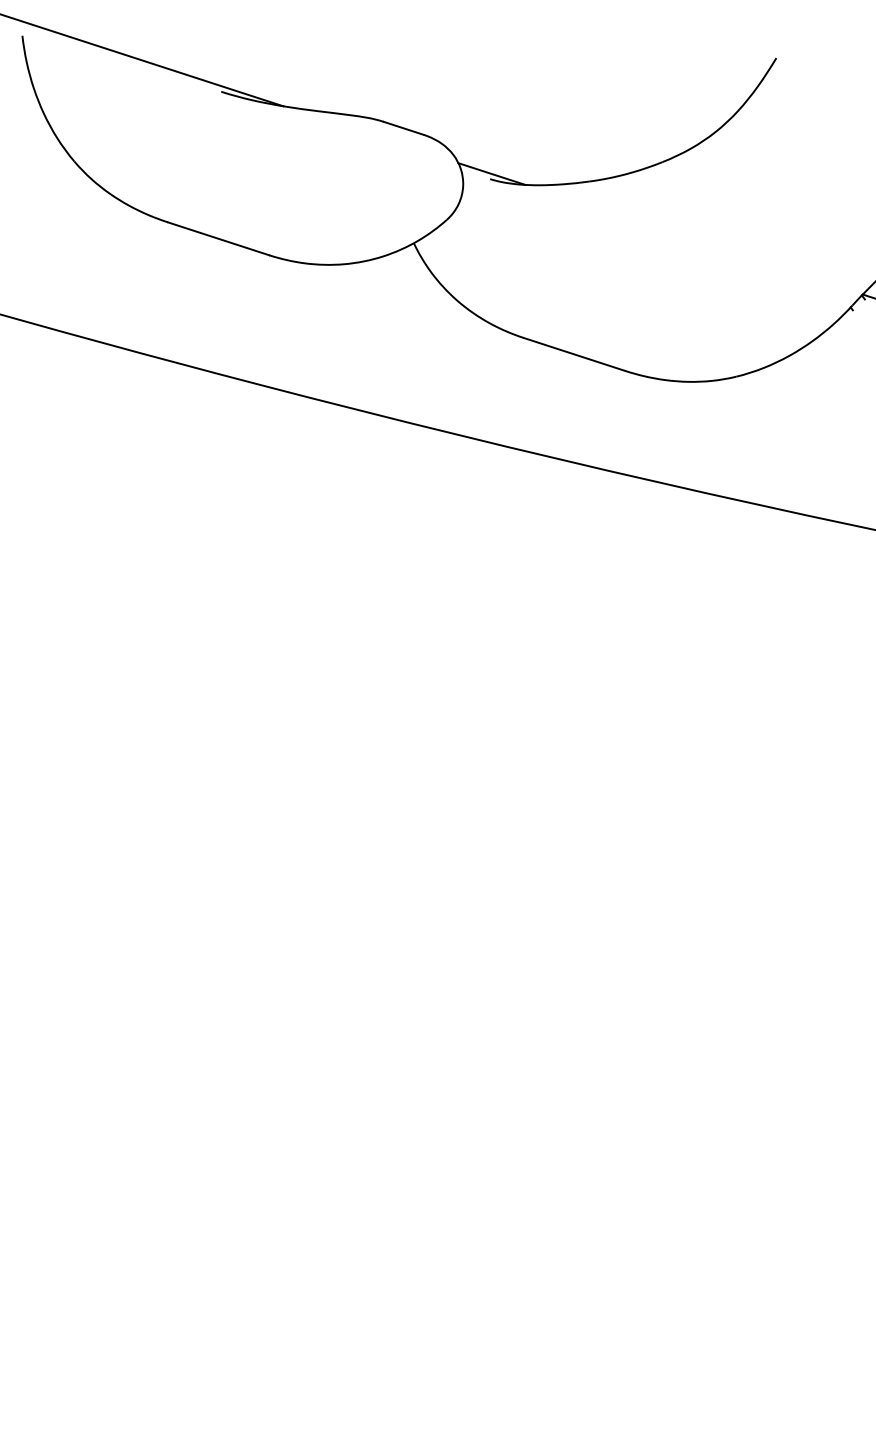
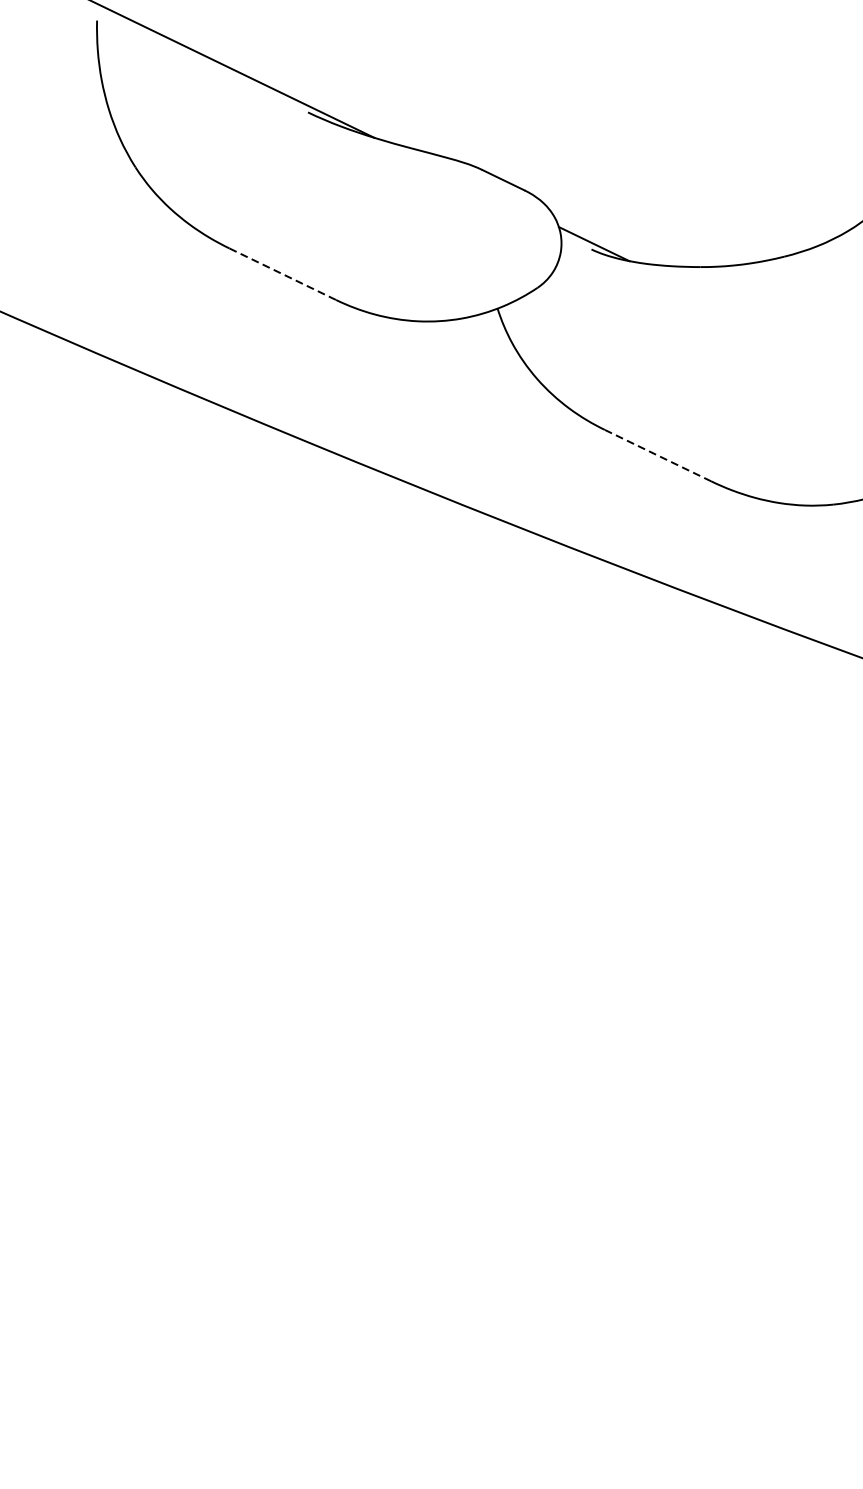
line: (219, 238) -> (283, 274), solid -> dashed
line: (573, 354) -> (656, 455), solid -> dashed

